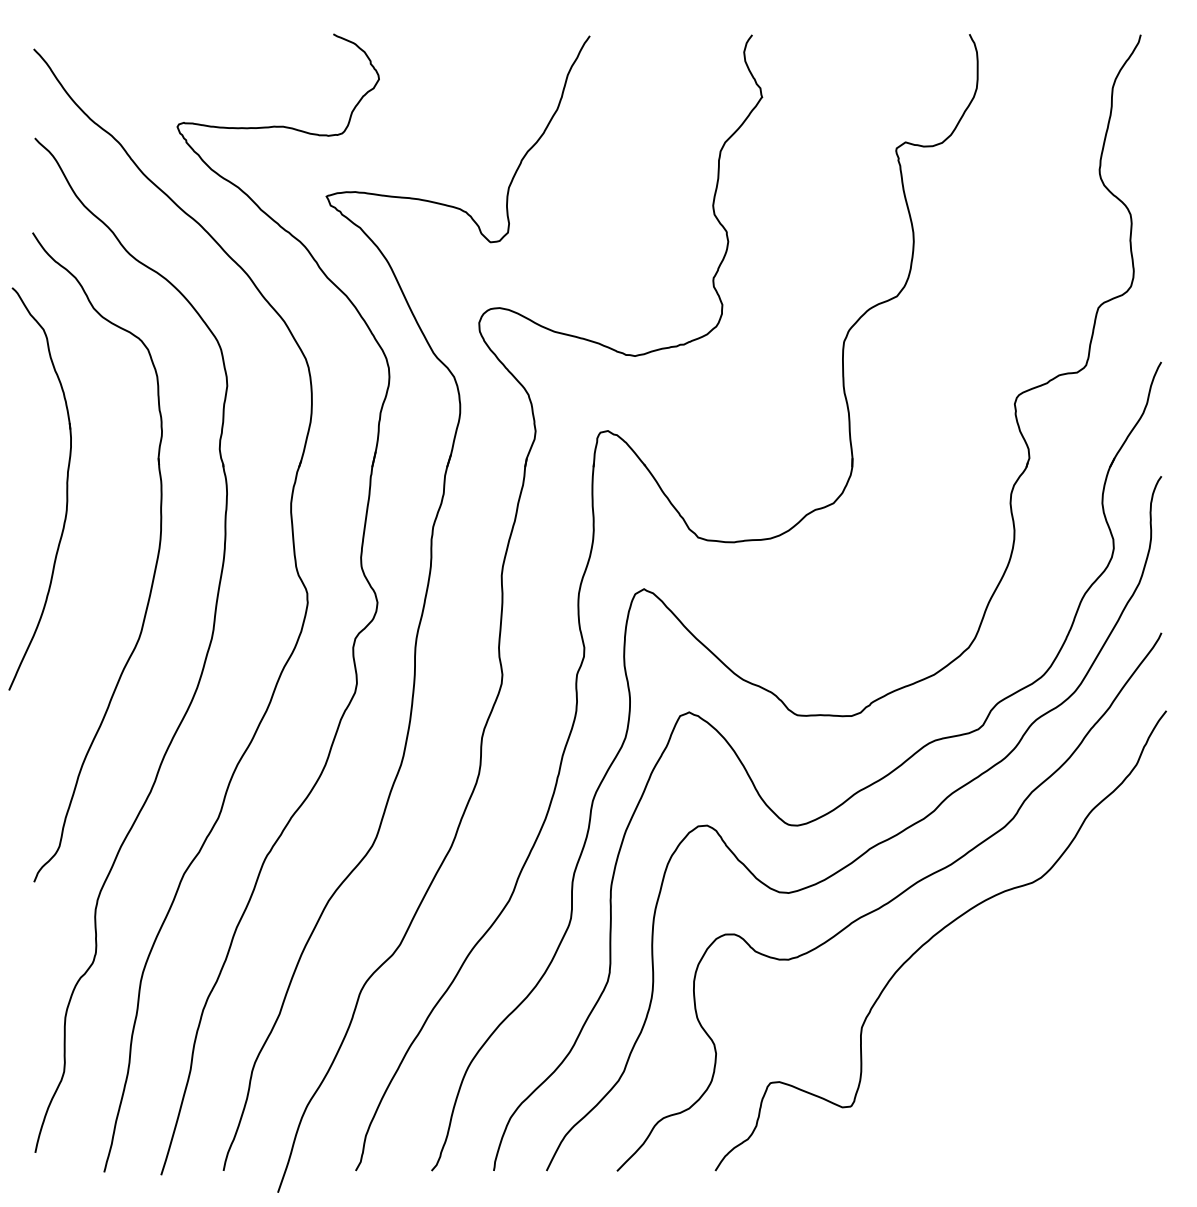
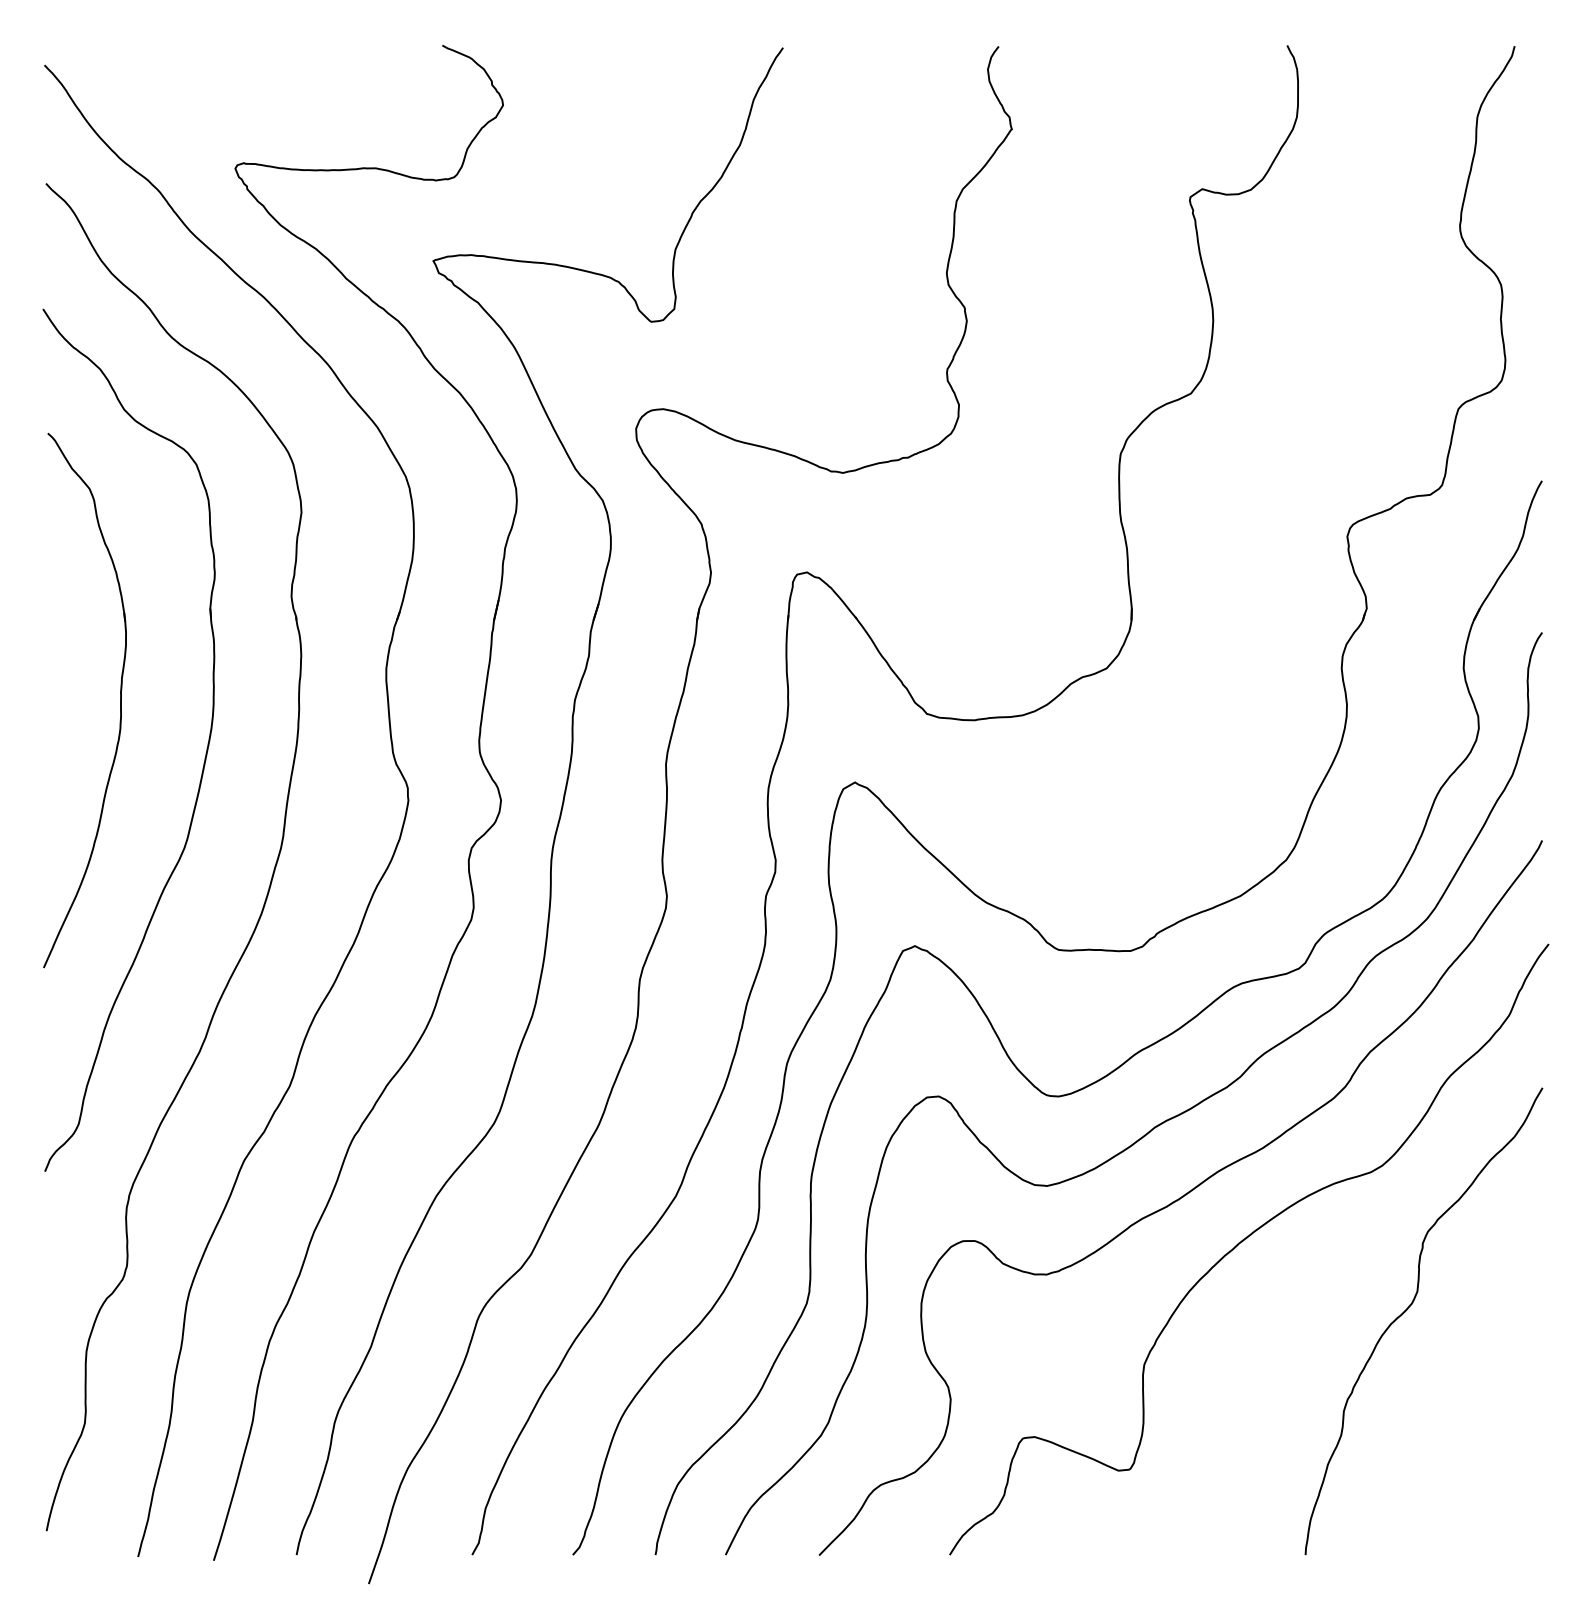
part: (66, 489) -> (120, 700), moved
curve: (1060, 986) -> (1408, 1309), added

